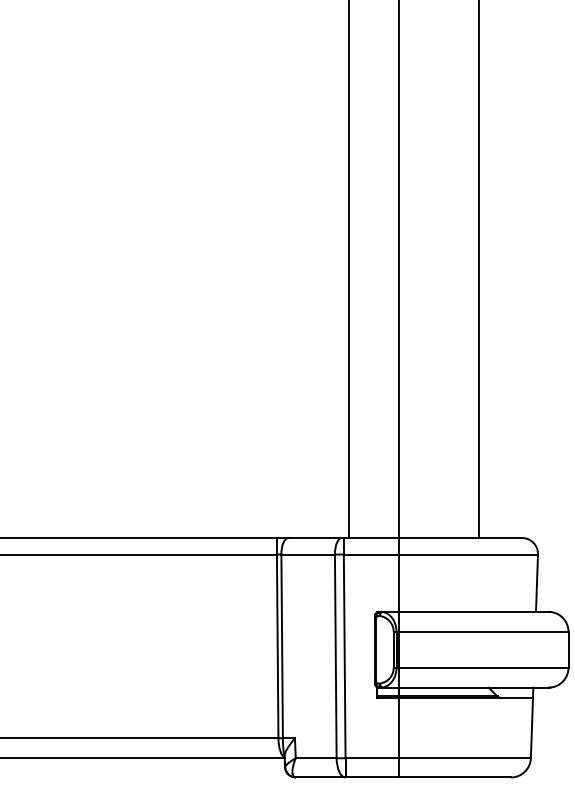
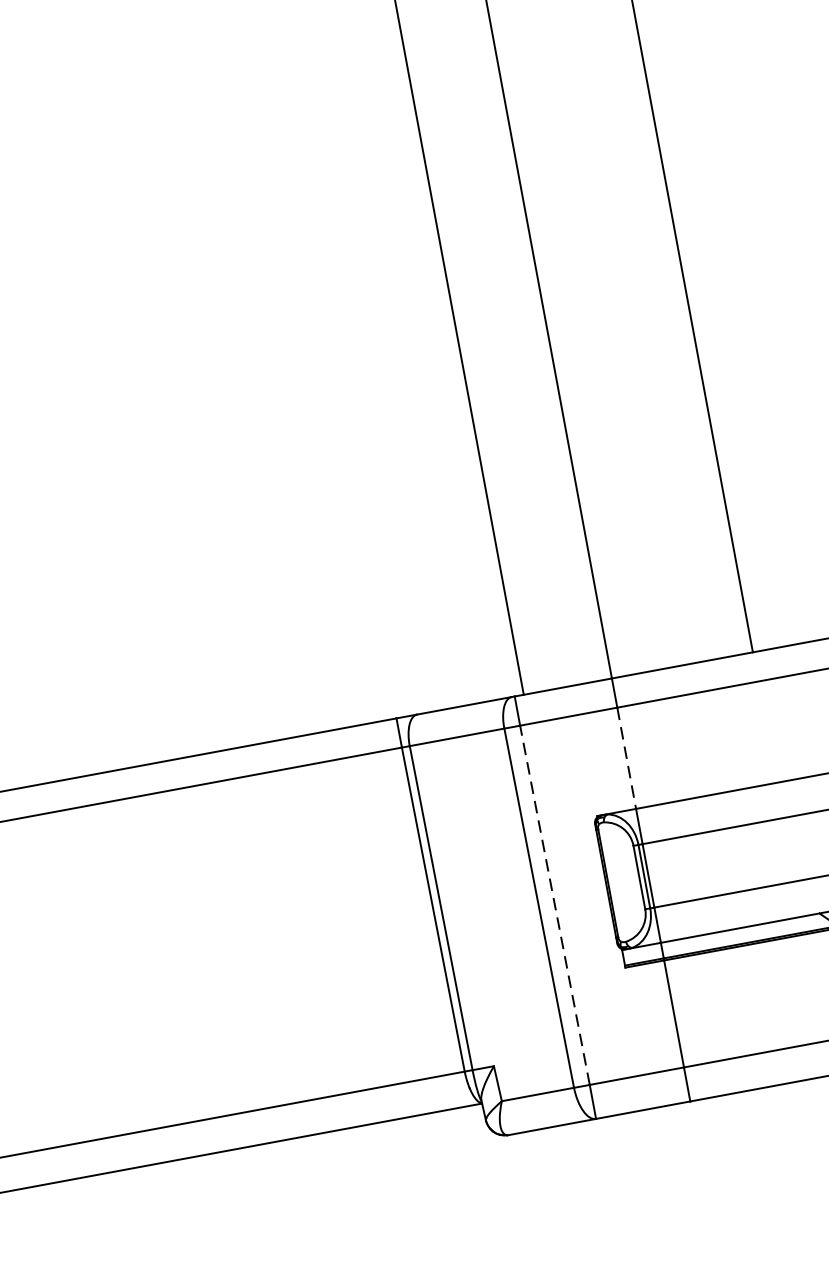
line: (398, 583) -> (626, 758), solid -> dashed
line: (344, 656) -> (554, 905), solid -> dashed

